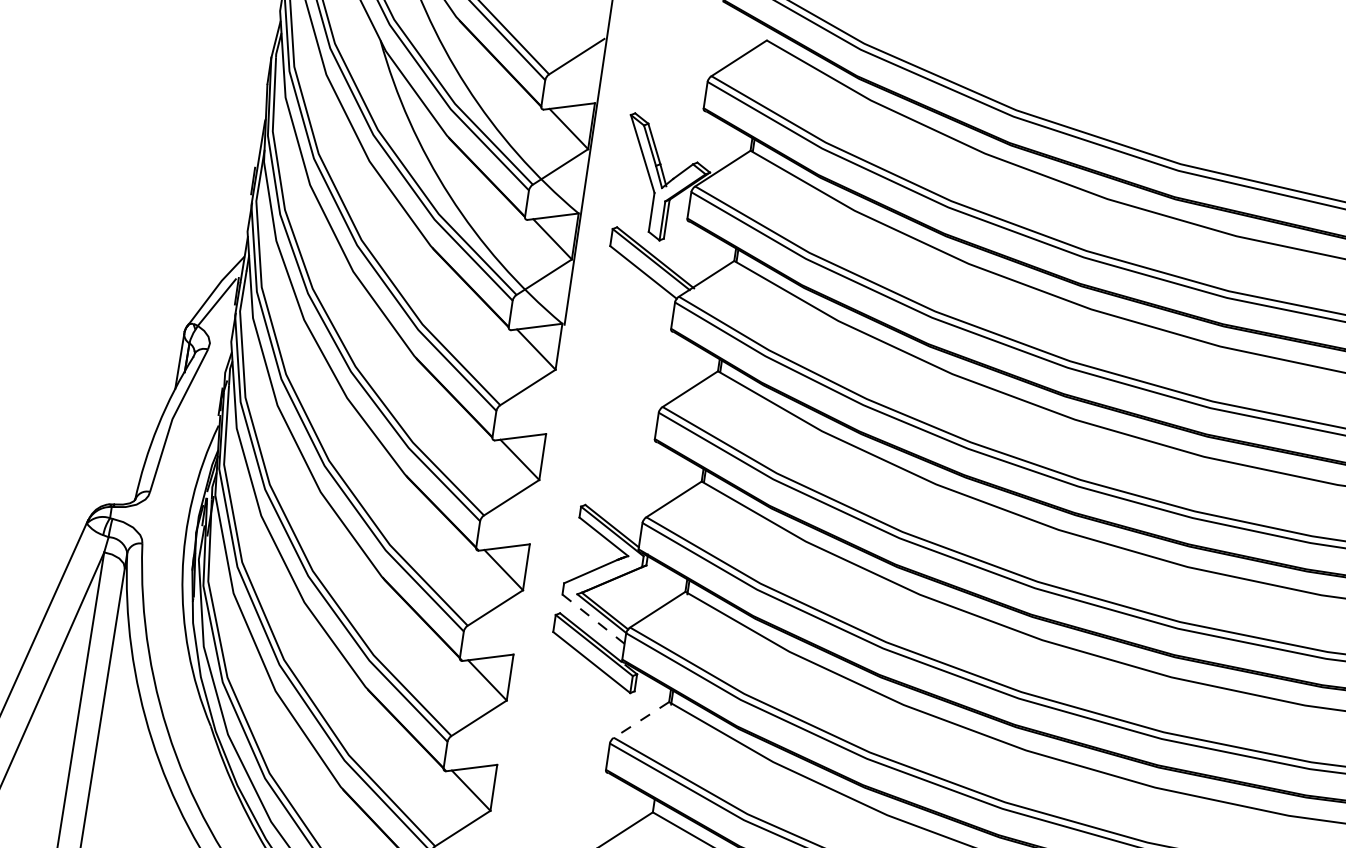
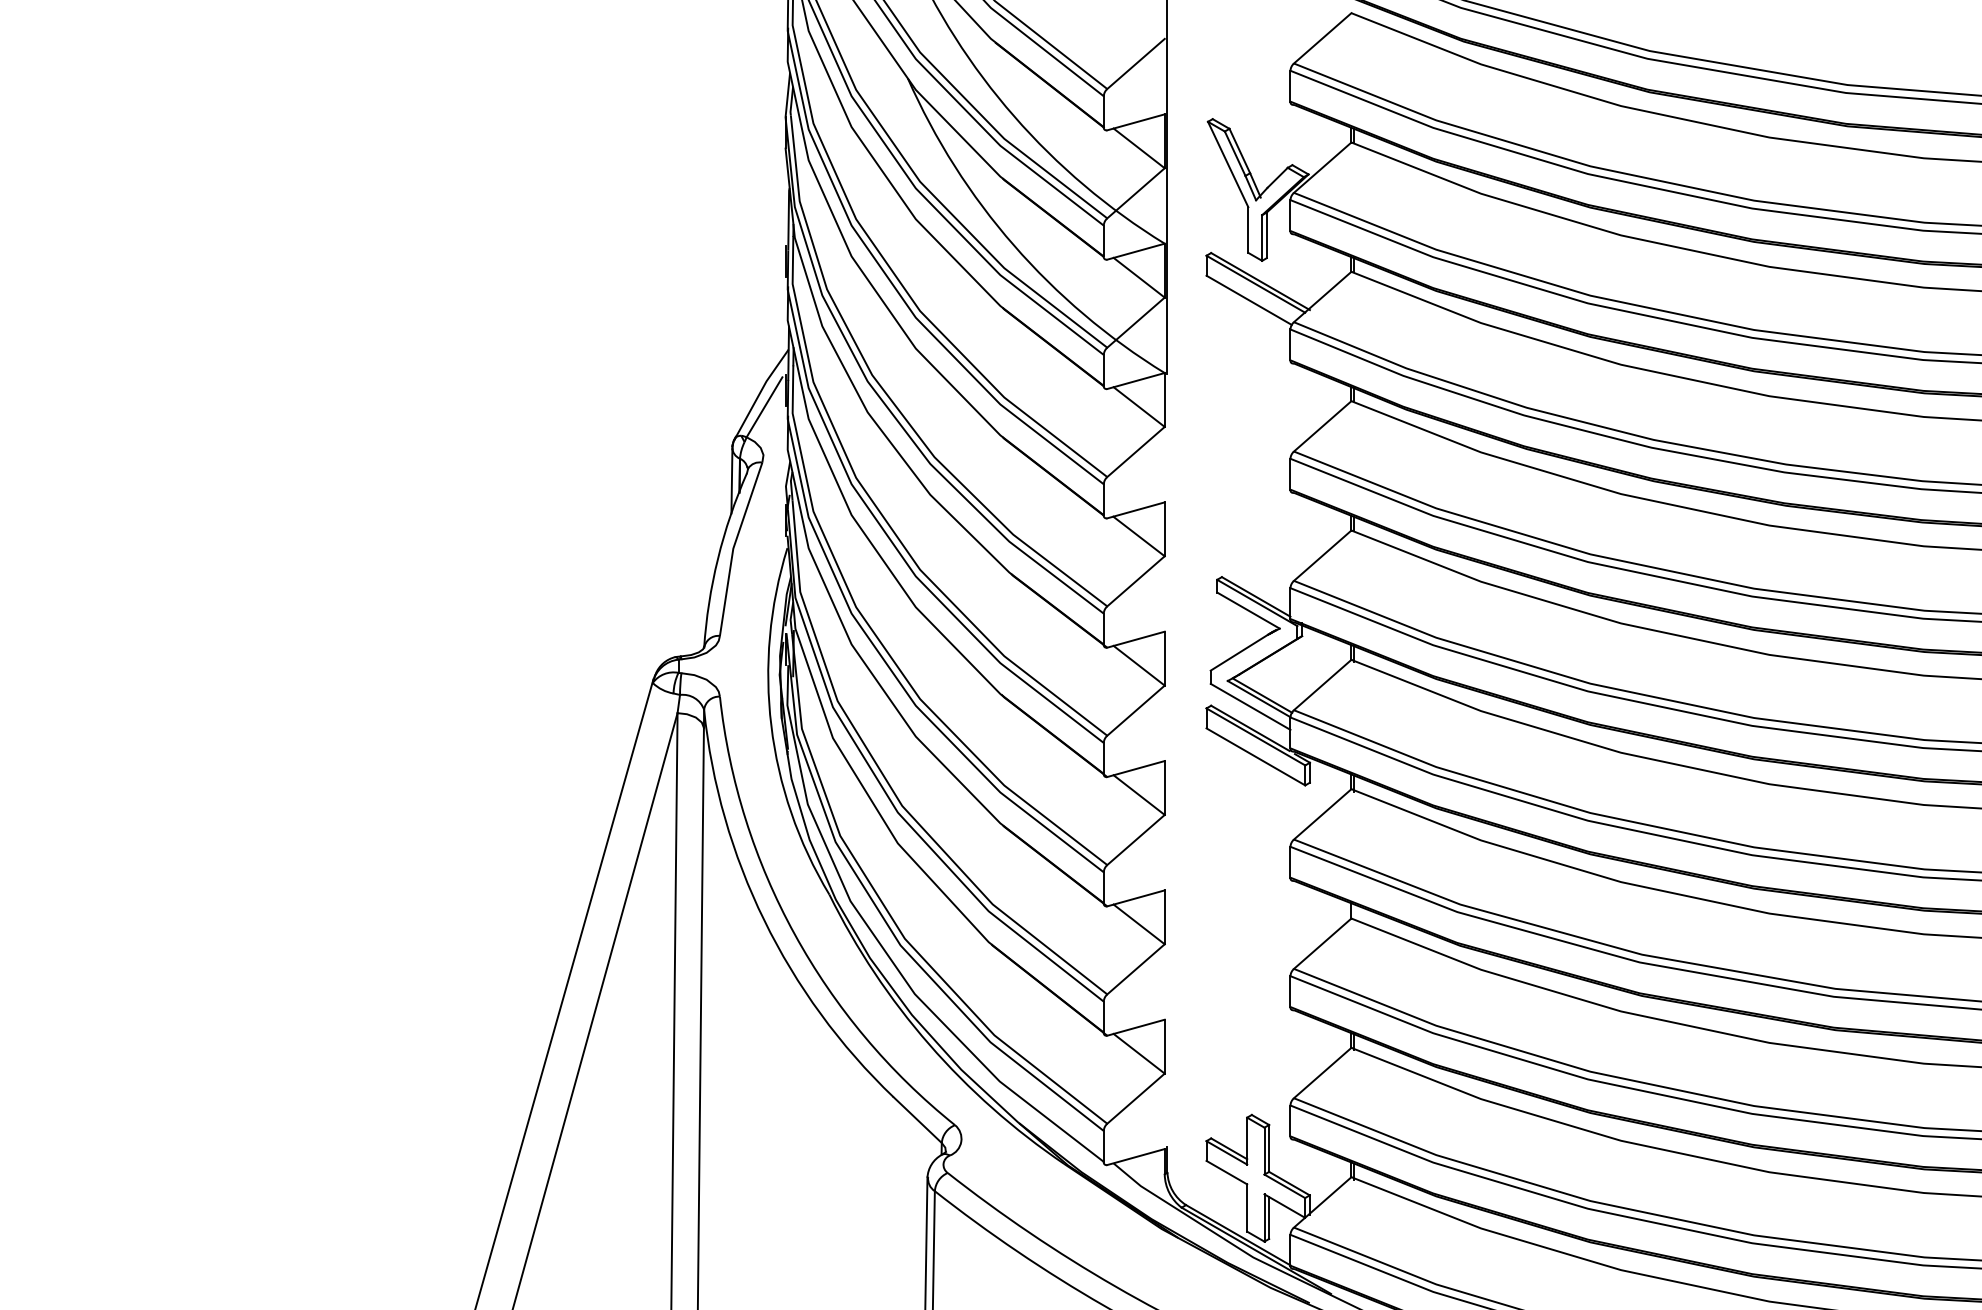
line: (594, 619) -> (1251, 707), dashed -> solid
line: (641, 720) -> (1322, 814), dashed -> solid

